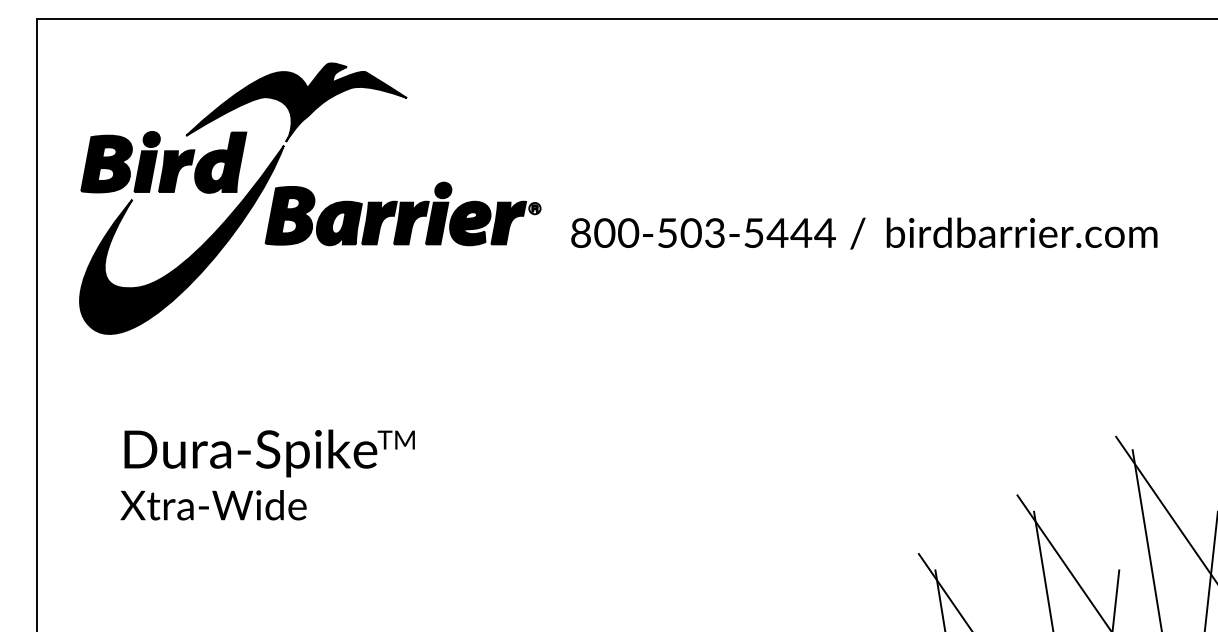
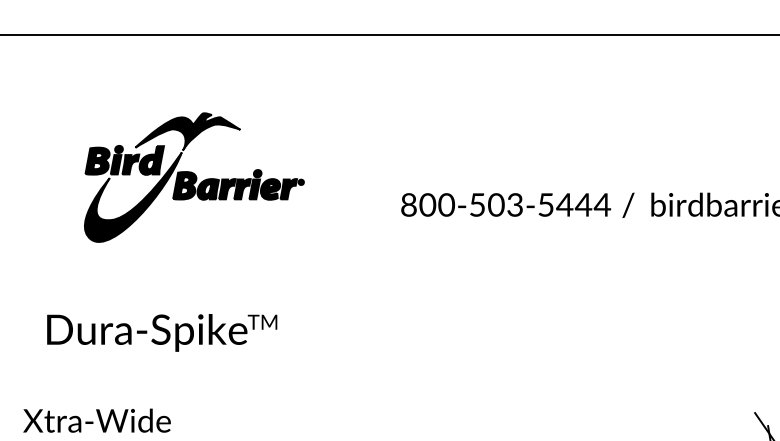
part: (310, 198) -> (194, 177), size x0.6
text: (269, 453) -> (162, 332), moved
text: (213, 505) -> (97, 420), moved

